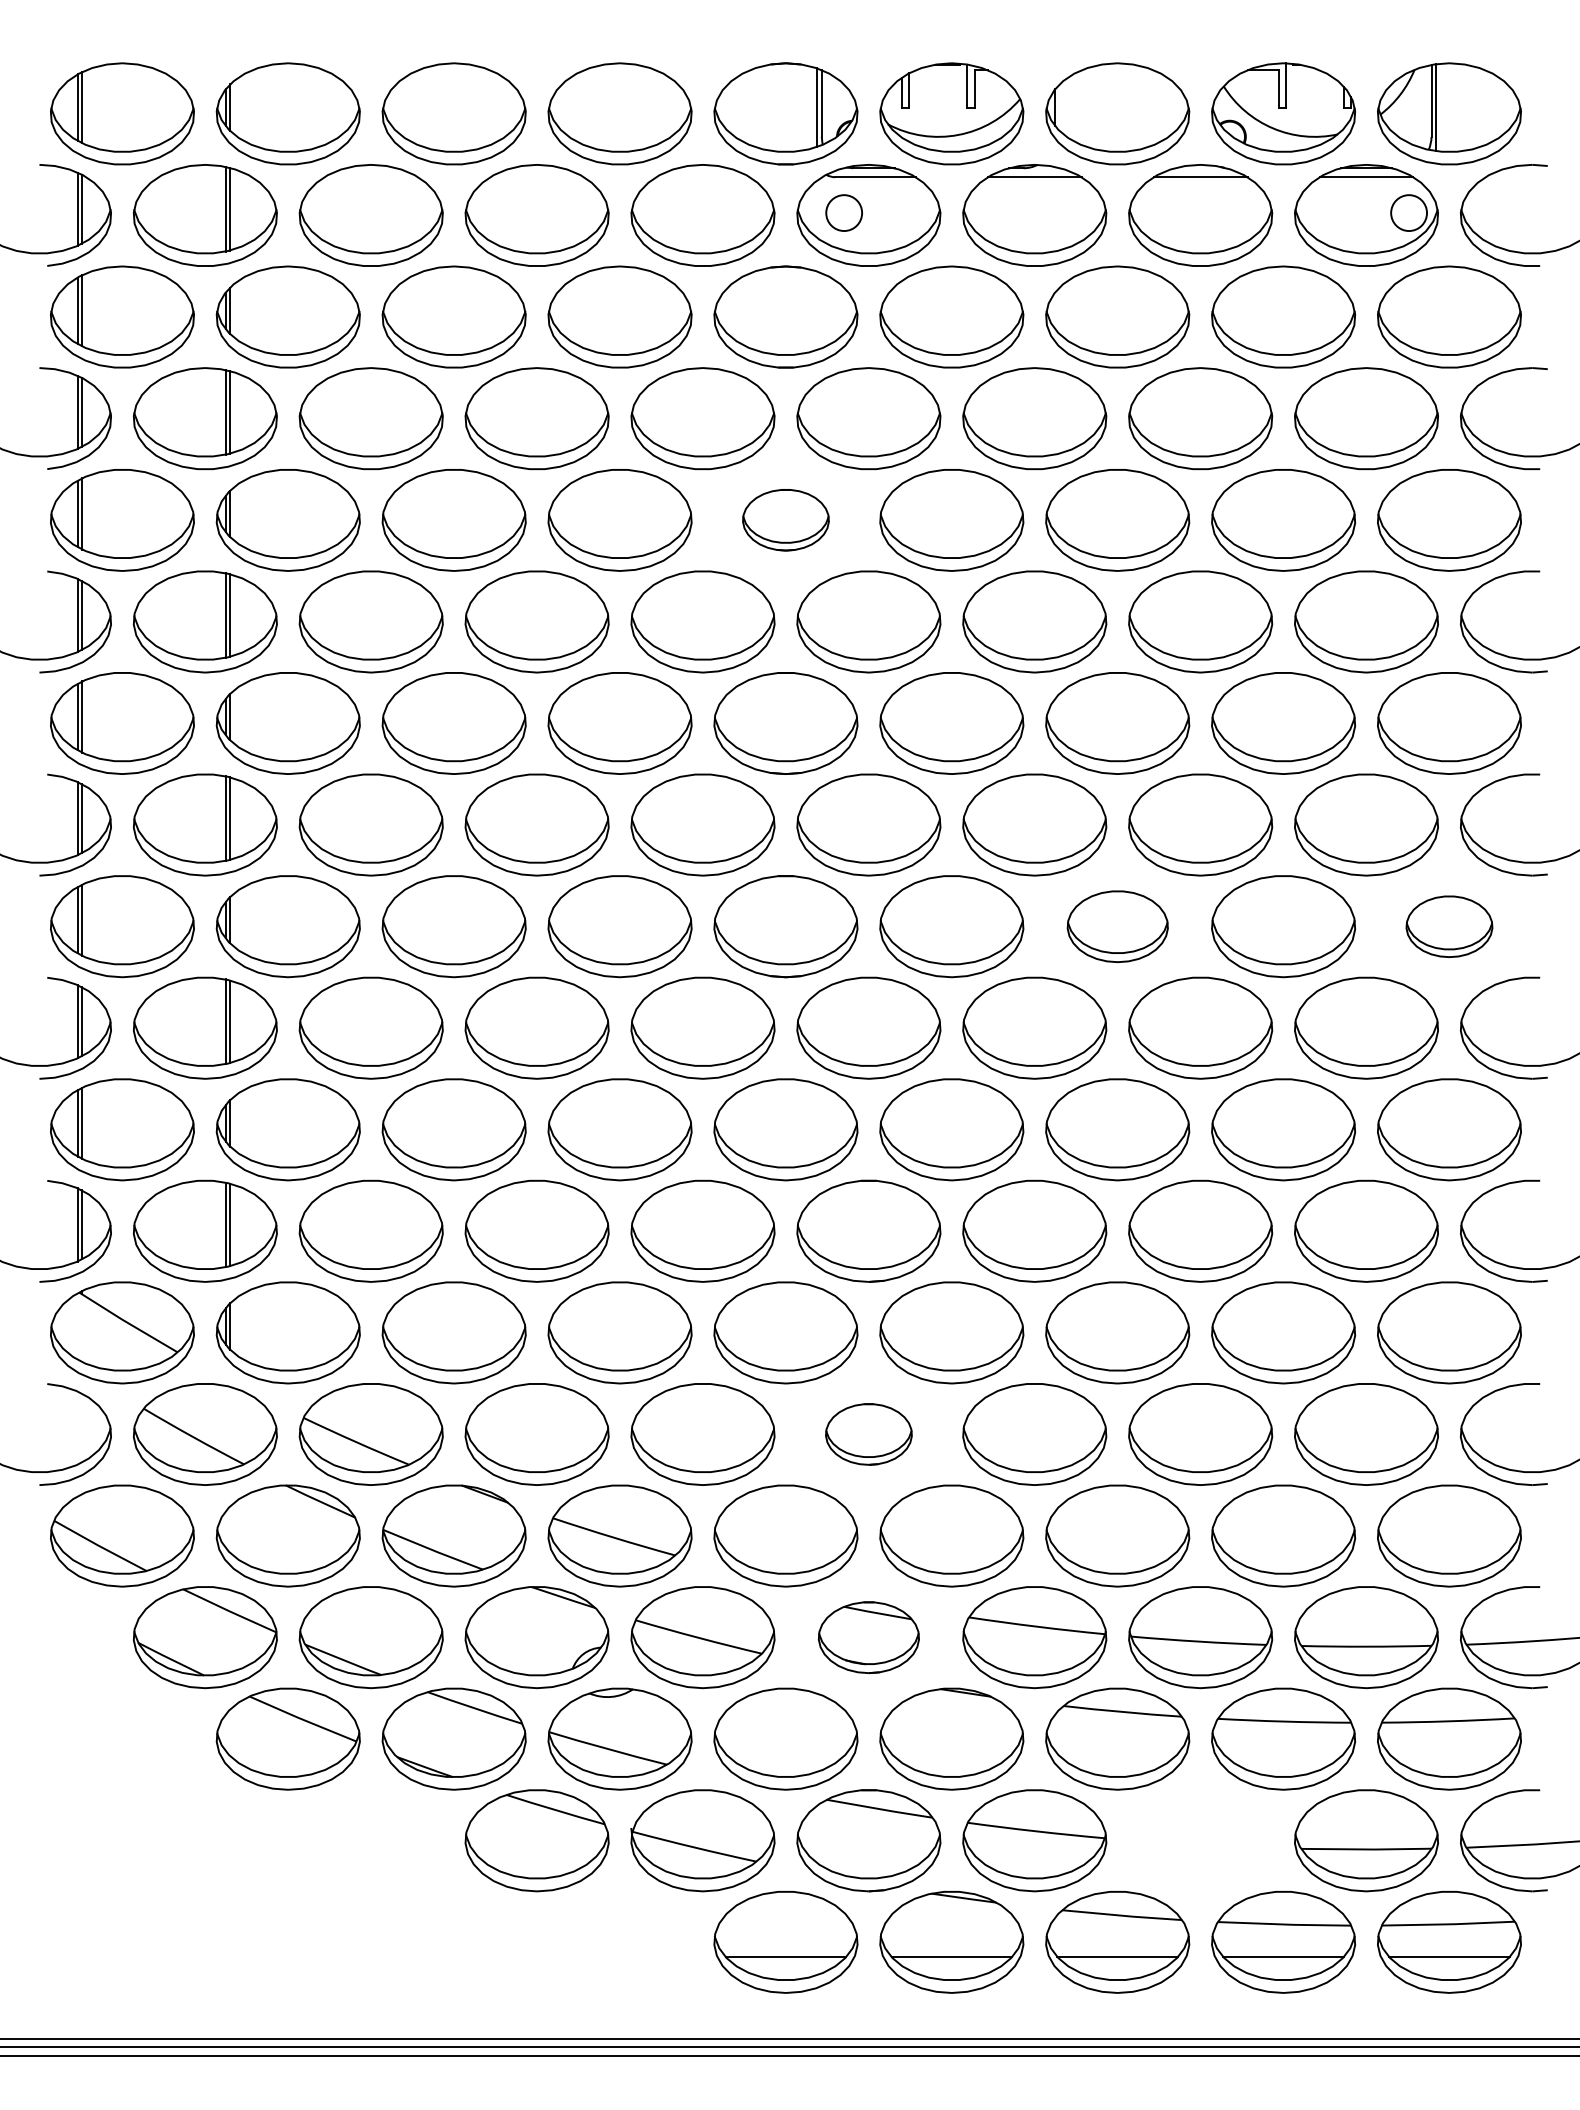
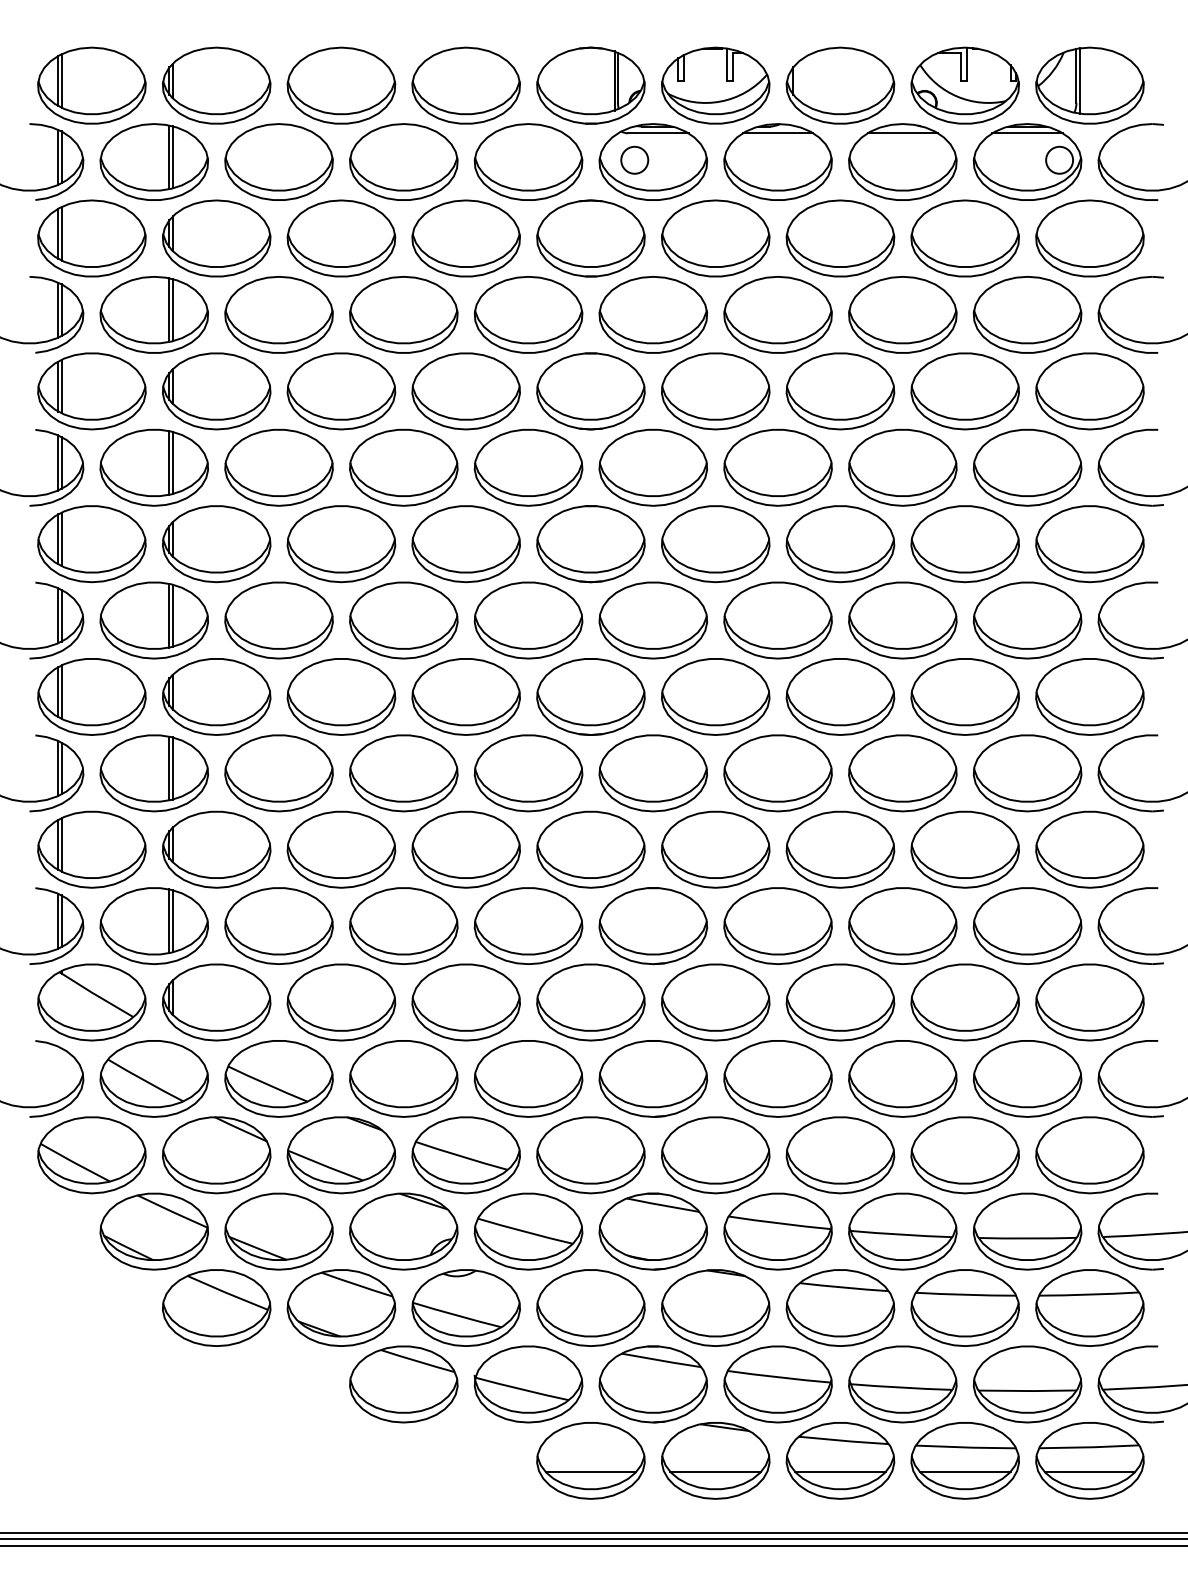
part: (785, 519) -> (590, 390), size x1.67
part: (1117, 926) -> (840, 696), size x1.43
part: (1449, 926) -> (1090, 696), size x1.67
part: (868, 1434) -> (653, 1078), size x1.67
part: (868, 1637) -> (653, 1231), size x1.43
part: (1200, 1840) -> (902, 1384), added

